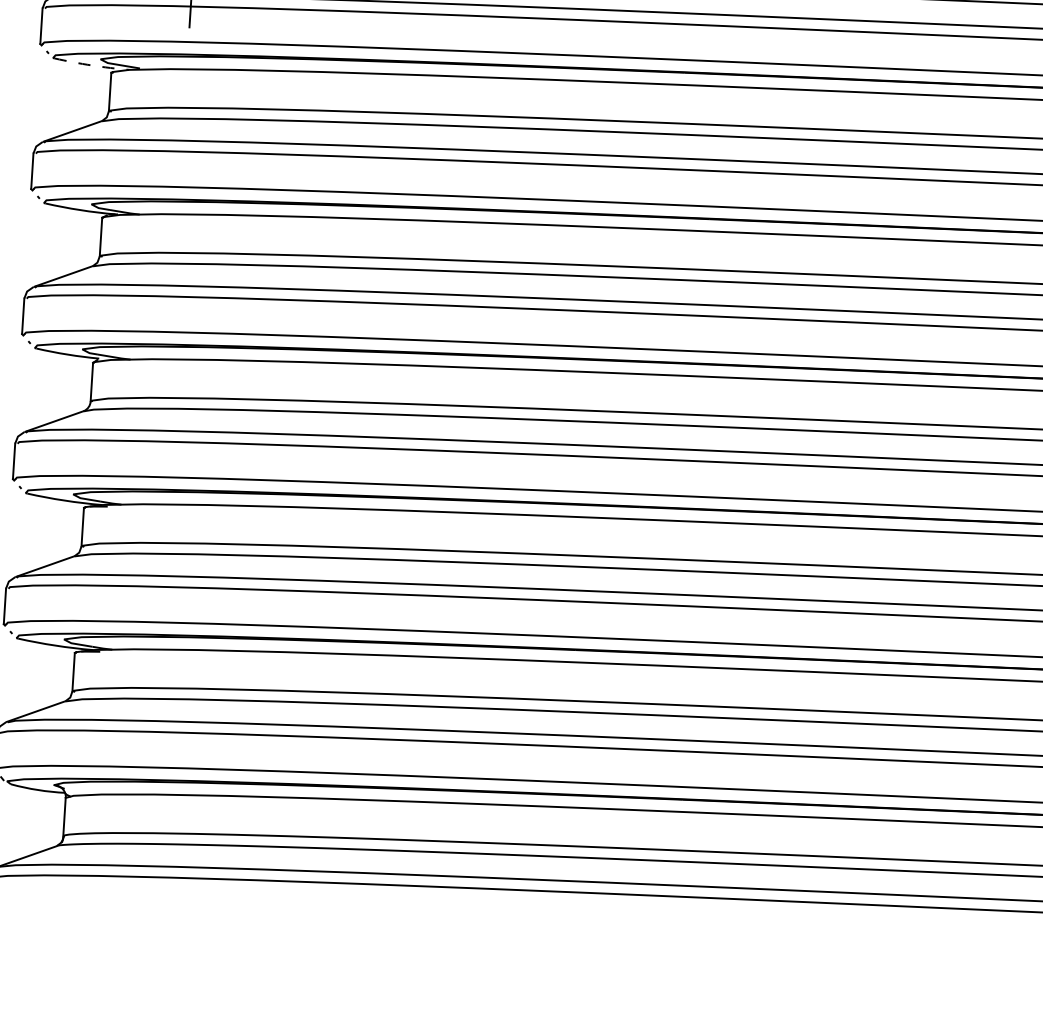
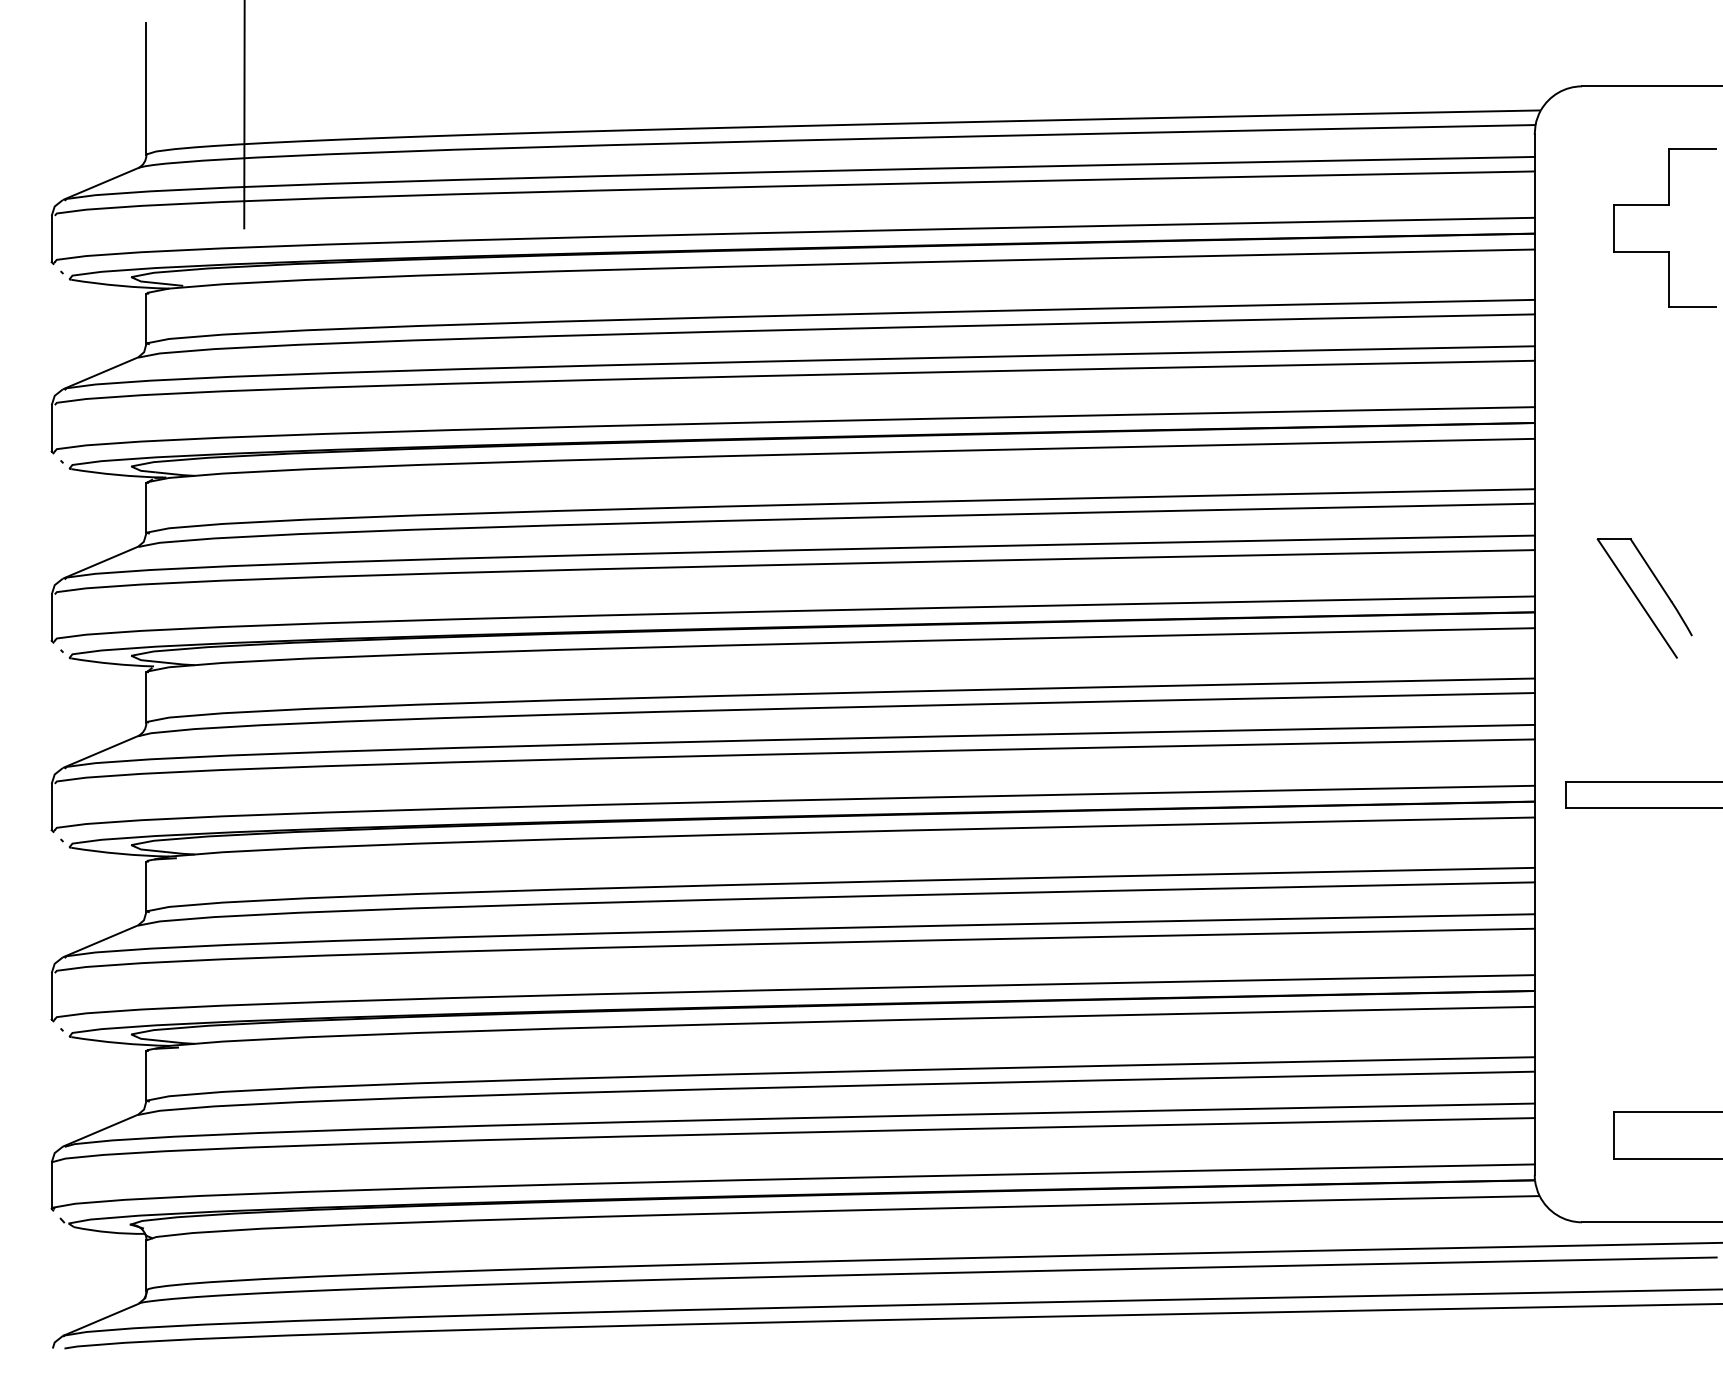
arc: (91, 65) -> (120, 285), dashed -> solid

